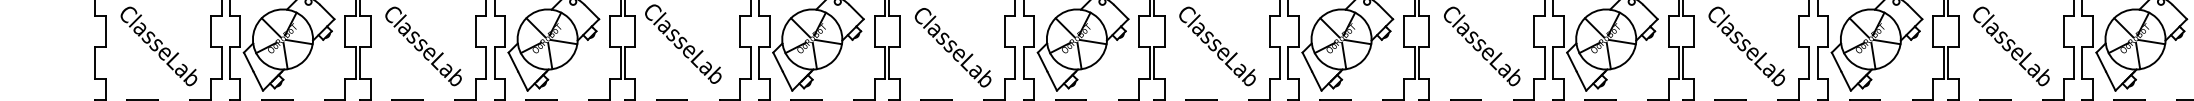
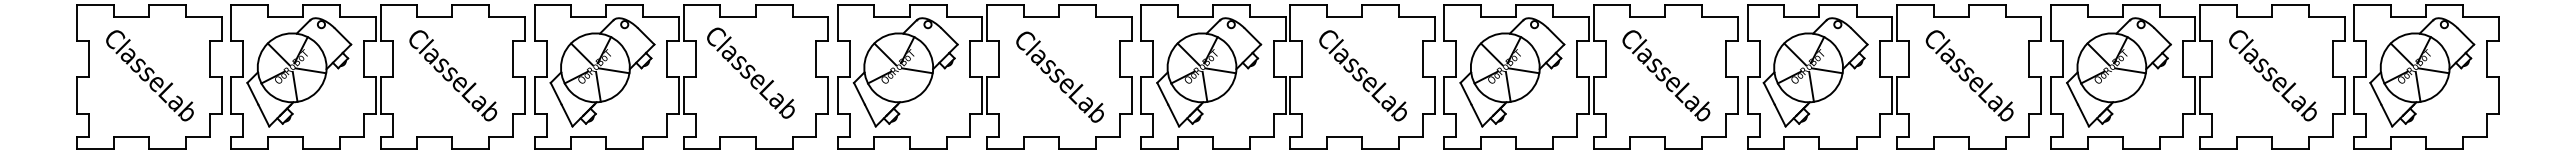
line: (814, 55) -> (901, 86), removed
line: (1873, 55) -> (2114, 86), removed

